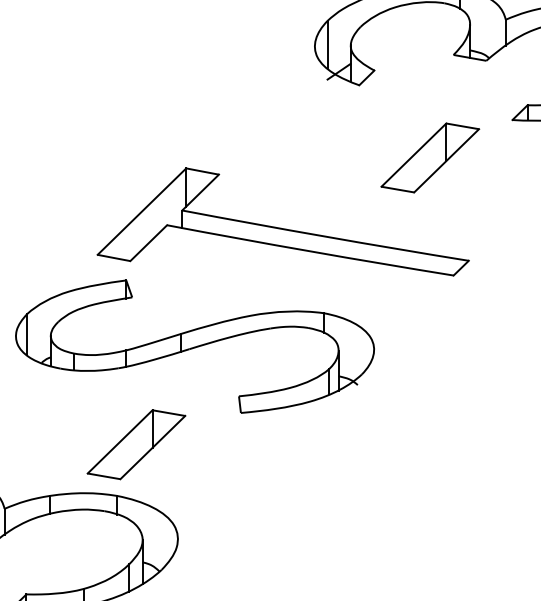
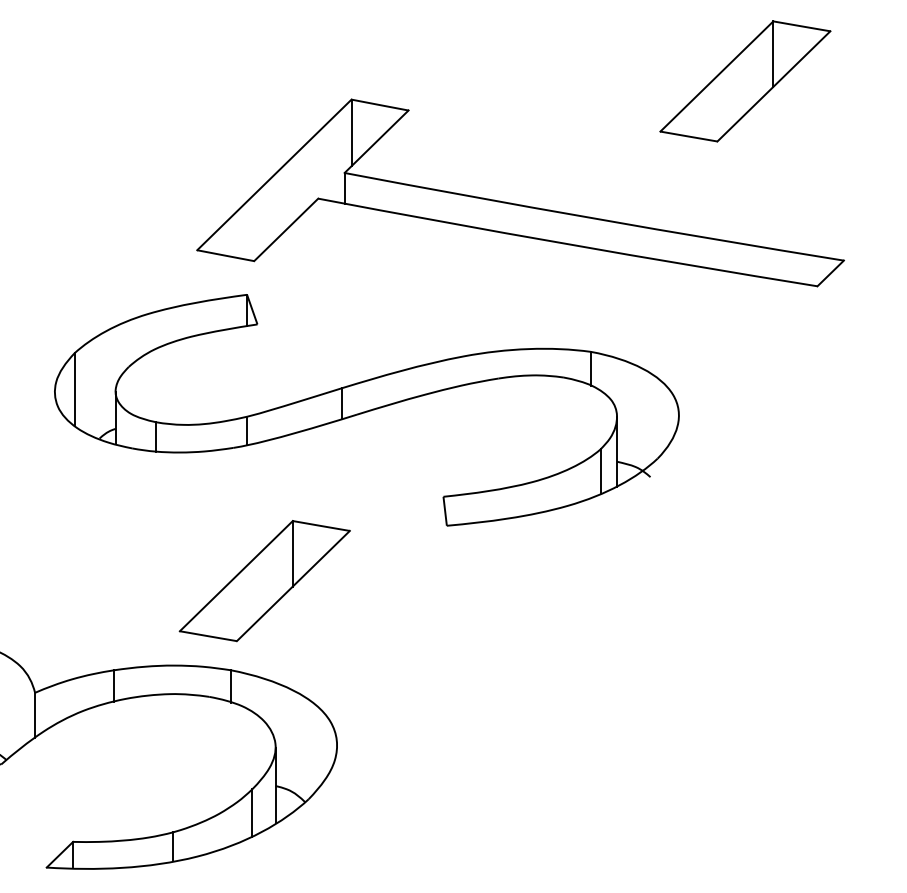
part: (430, 157) -> (745, 80), moved

